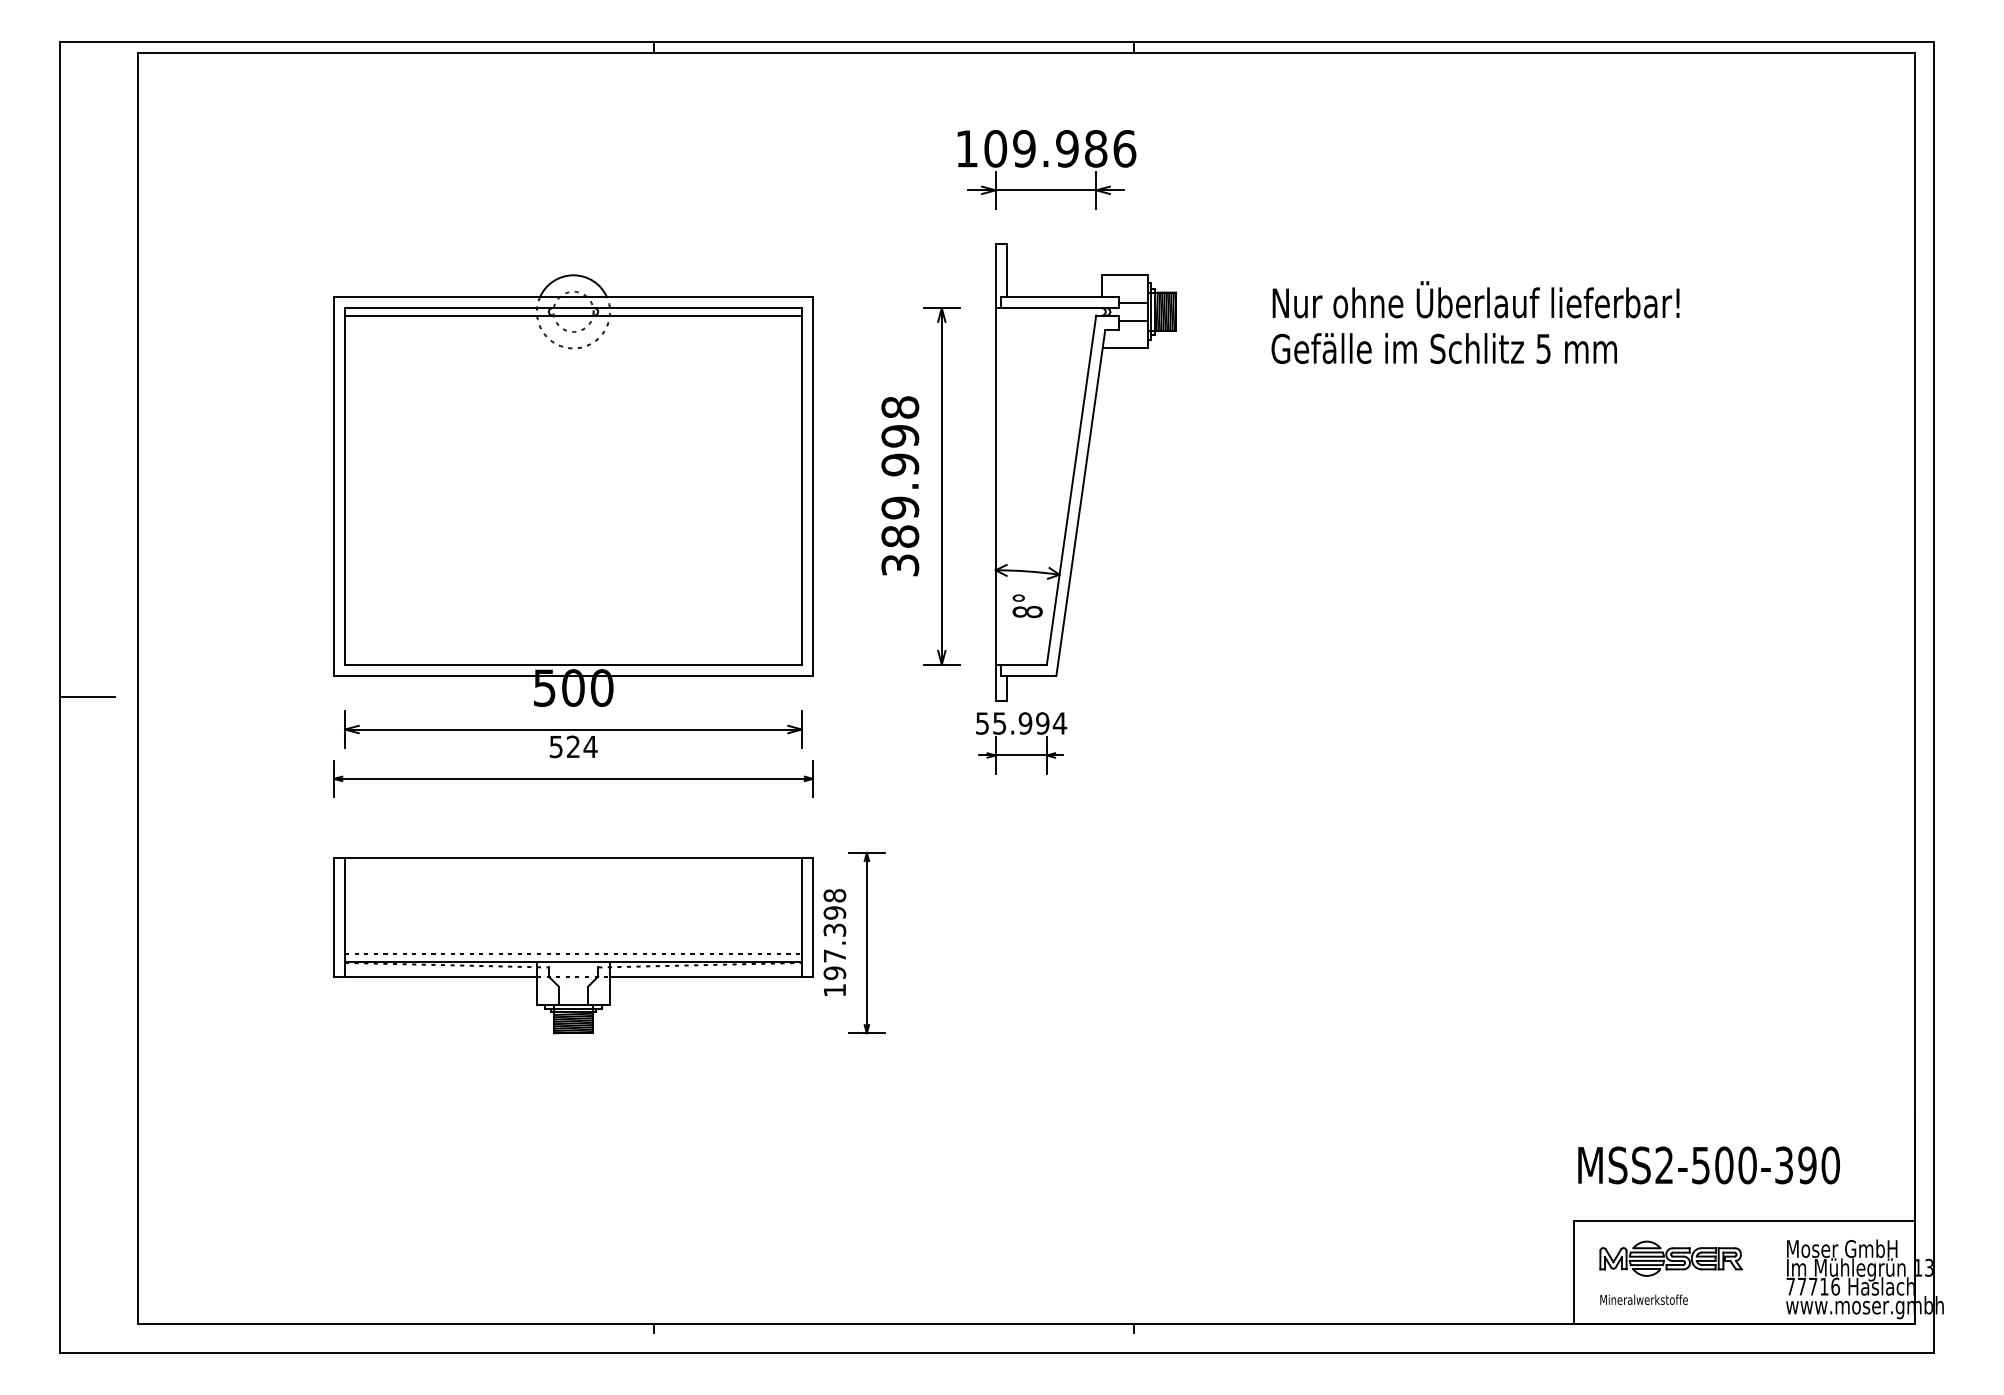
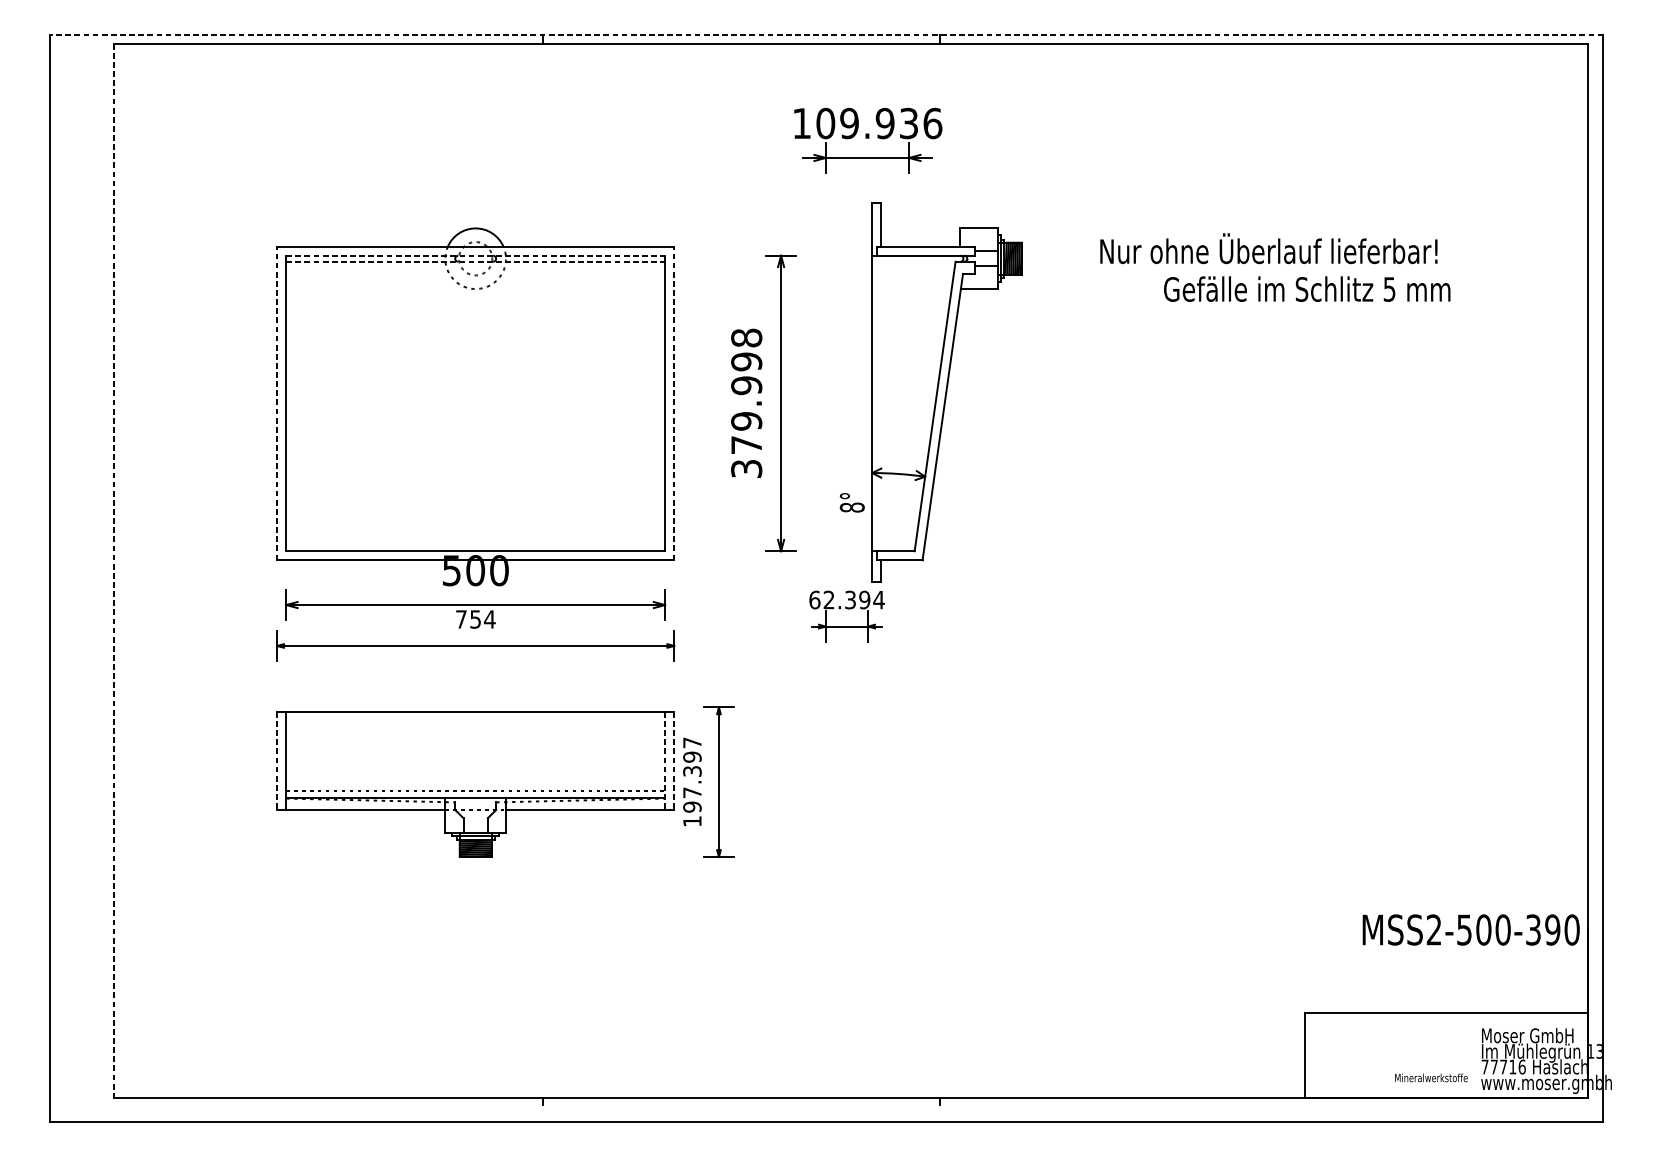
line: (996, 41) -> (826, 34), solid -> dashed
text: (1096, 148) -> (909, 123), 109.986 -> 109.936
text: (1475, 299) -> (1268, 248), moved
line: (574, 308) -> (476, 255), solid -> dashed
line: (574, 315) -> (476, 261), solid -> dashed
text: (1443, 348) -> (1306, 289), moved
part: (1085, 472) -> (946, 391), moved
line: (334, 485) -> (277, 402), solid -> dashed
line: (812, 485) -> (673, 402), solid -> dashed
text: (900, 536) -> (746, 444), 389.998 -> 379.998
line: (137, 688) -> (114, 571), solid -> dashed
line: (87, 697) -> (72, 578), removed
text: (1003, 723) -> (832, 600), 55.994 -> 62.394
text: (564, 746) -> (468, 619), 524 -> 754
text: (834, 895) -> (692, 742), 197.398 -> 197.397
line: (334, 918) -> (277, 761), solid -> dashed
line: (801, 918) -> (664, 761), solid -> dashed
line: (812, 918) -> (673, 761), solid -> dashed
text: (1708, 1165) -> (1470, 930), moved
part: (1670, 1258) -> (1385, 1043), removed
text: (1643, 1299) -> (1430, 1077), moved

